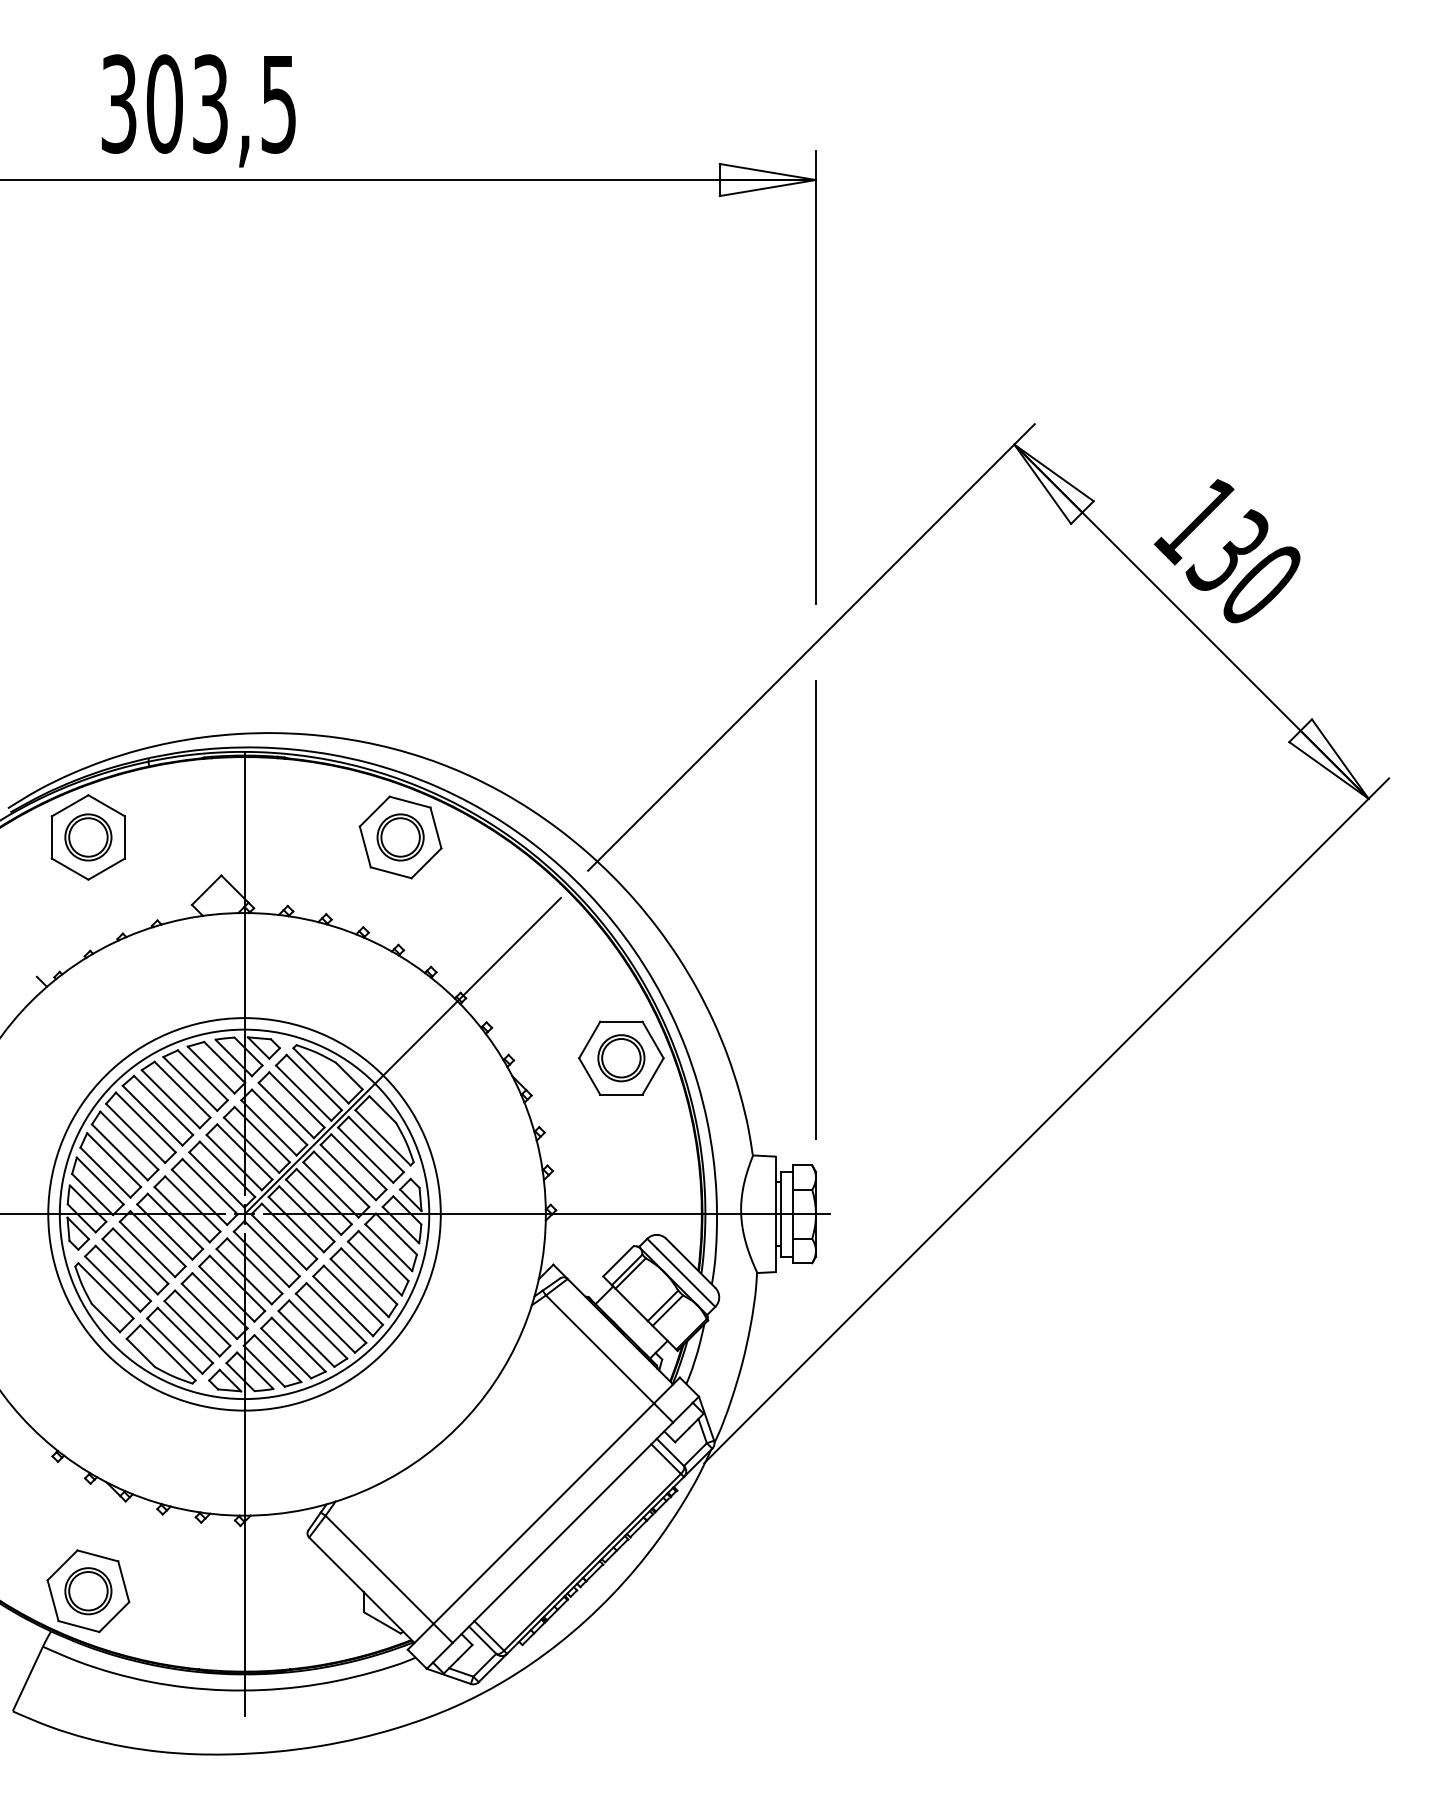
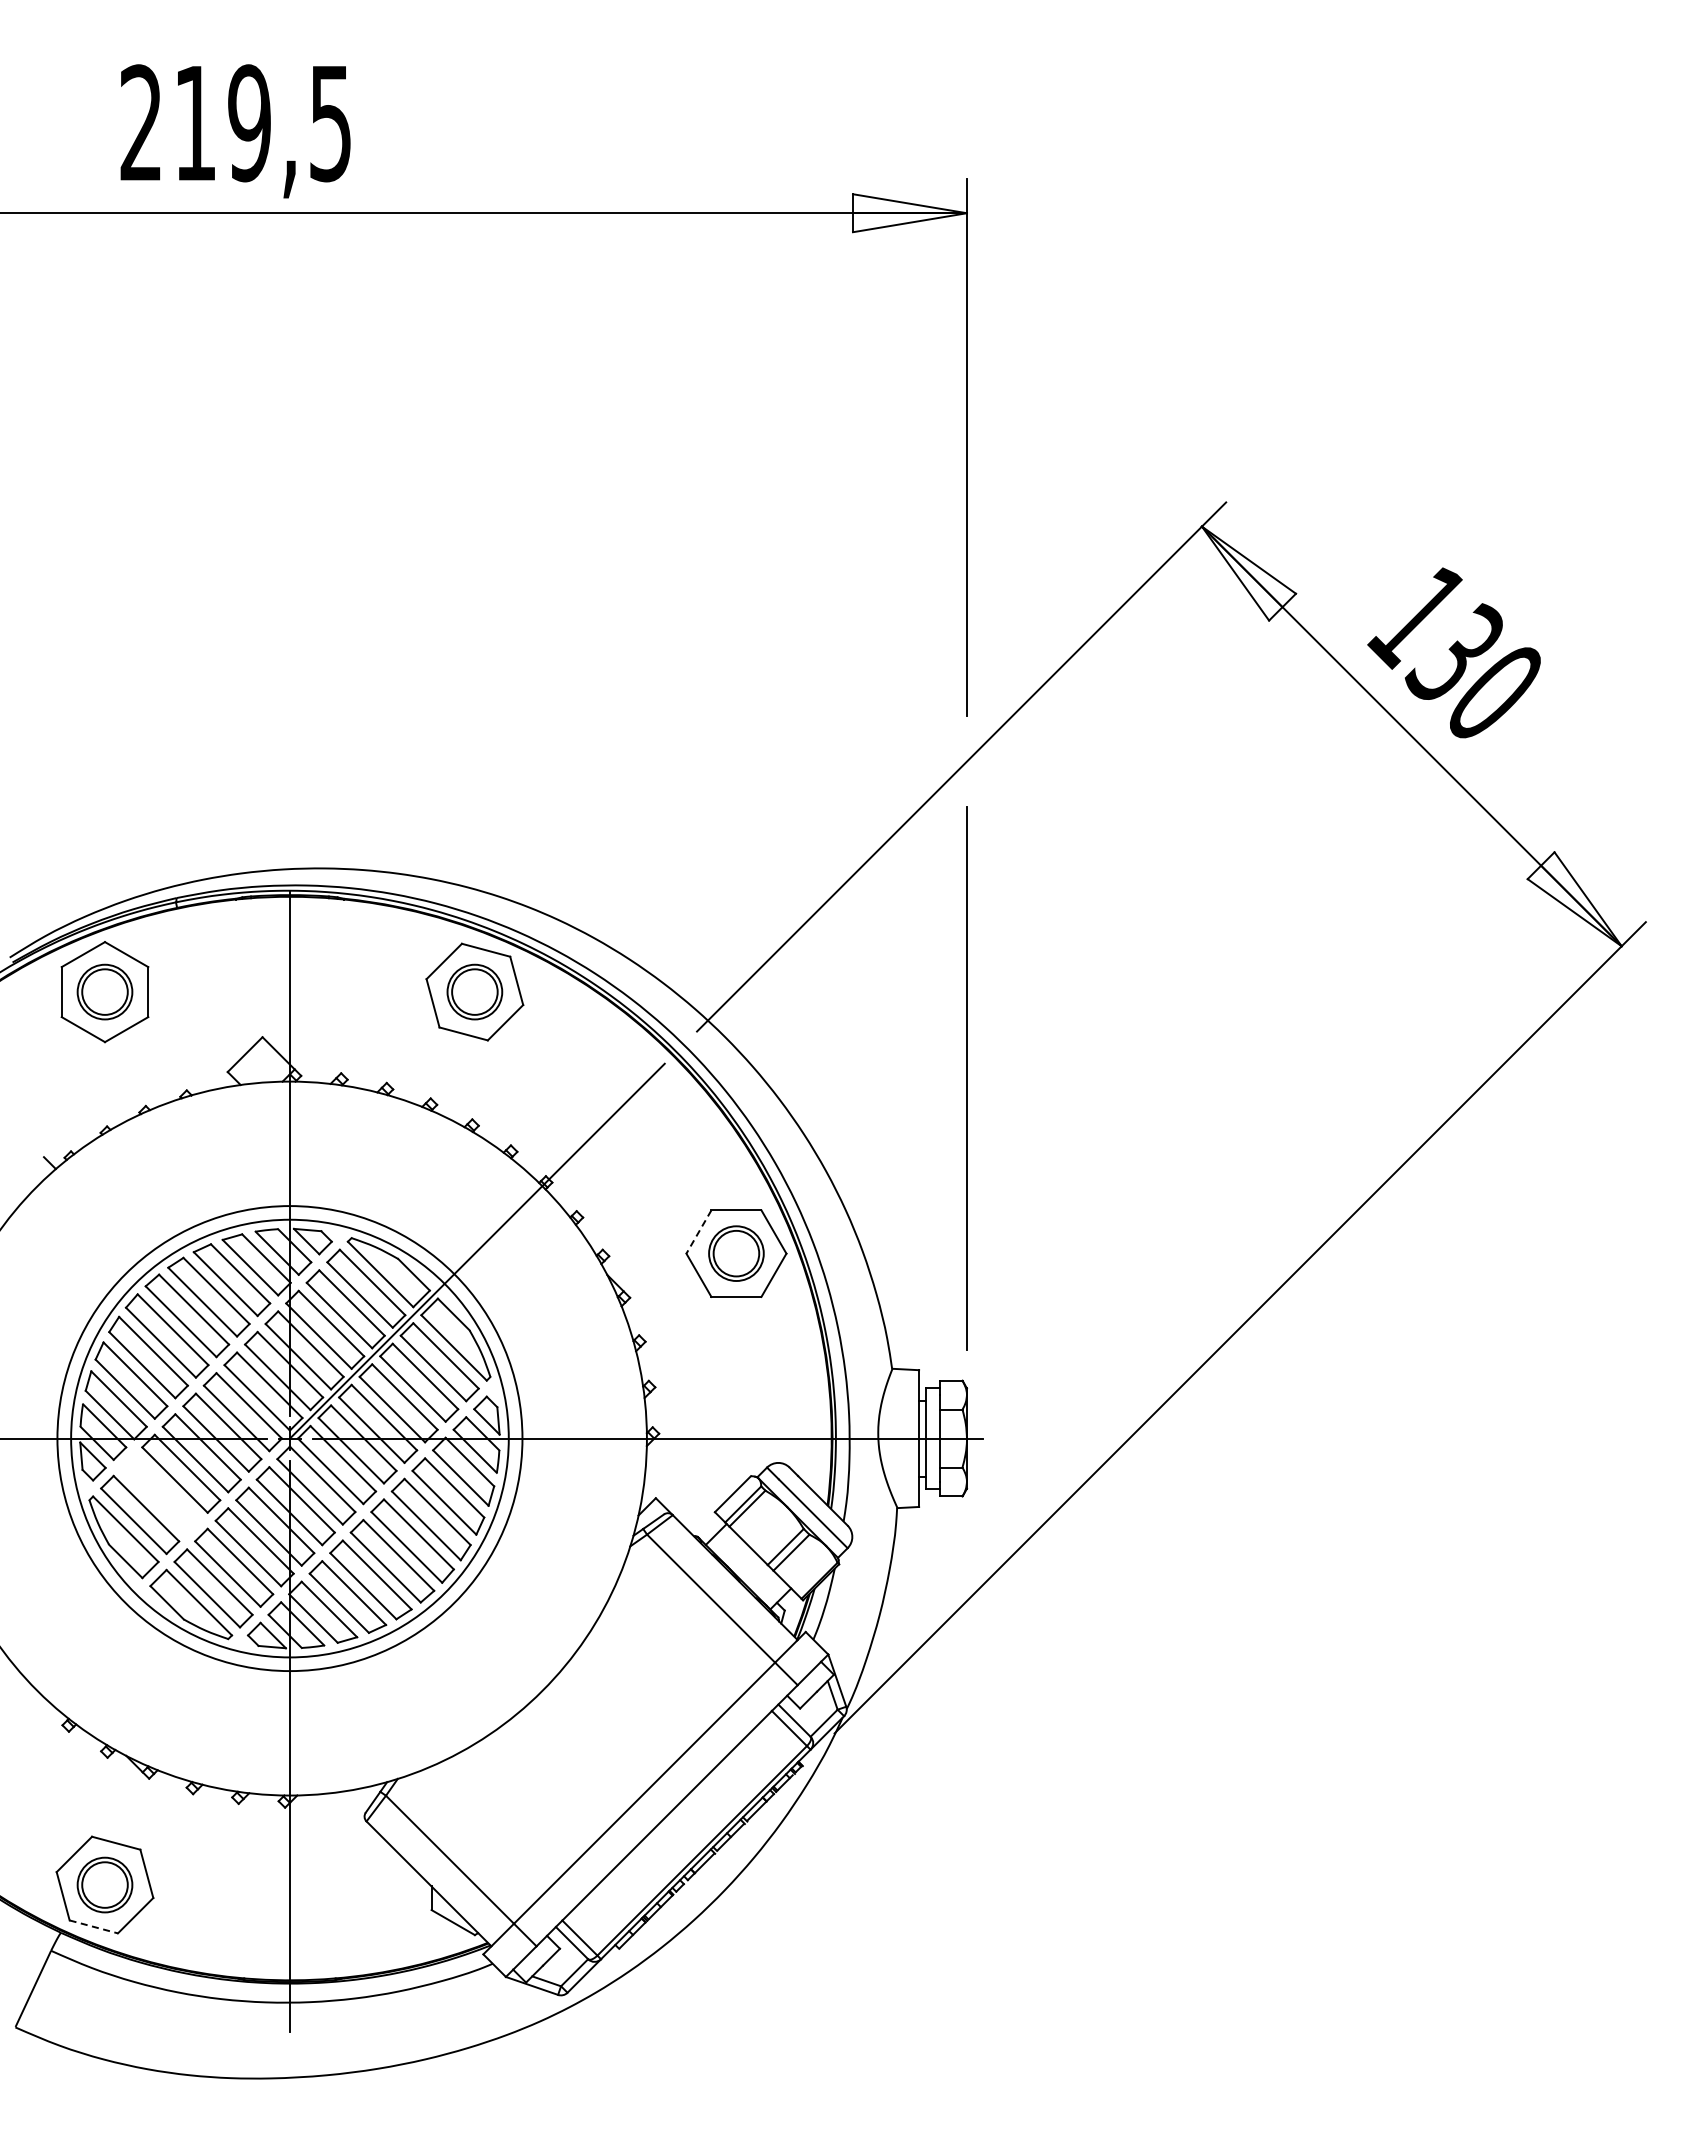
text: (164, 104) -> (195, 123), 303,5 -> 219,5
line: (589, 1040) -> (698, 1232), solid -> dashed
part: (135, 1261) -> (160, 1494), removed
line: (79, 1627) -> (94, 1927), solid -> dashed

